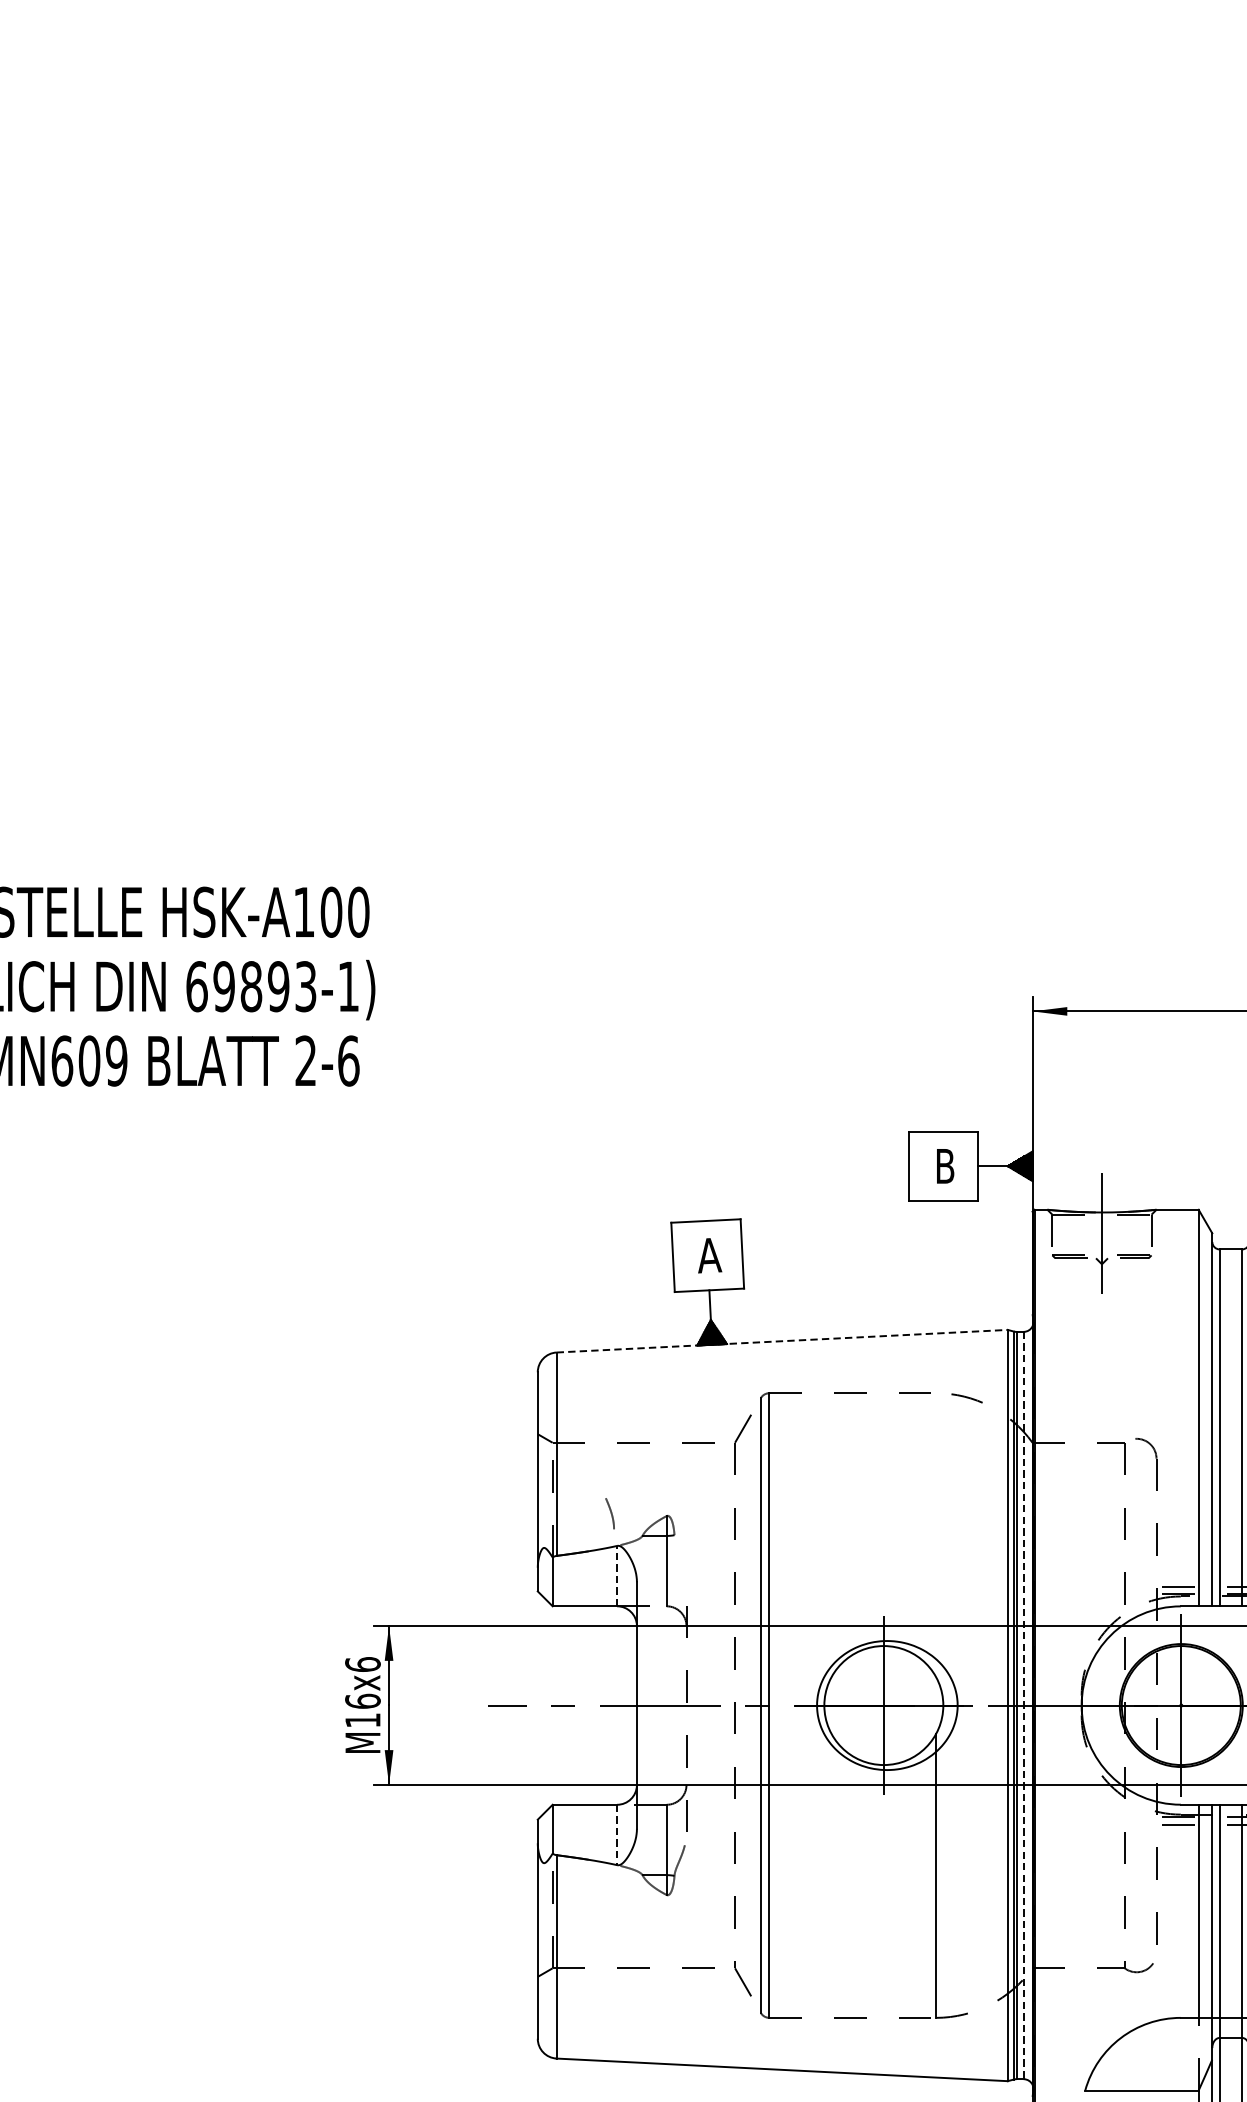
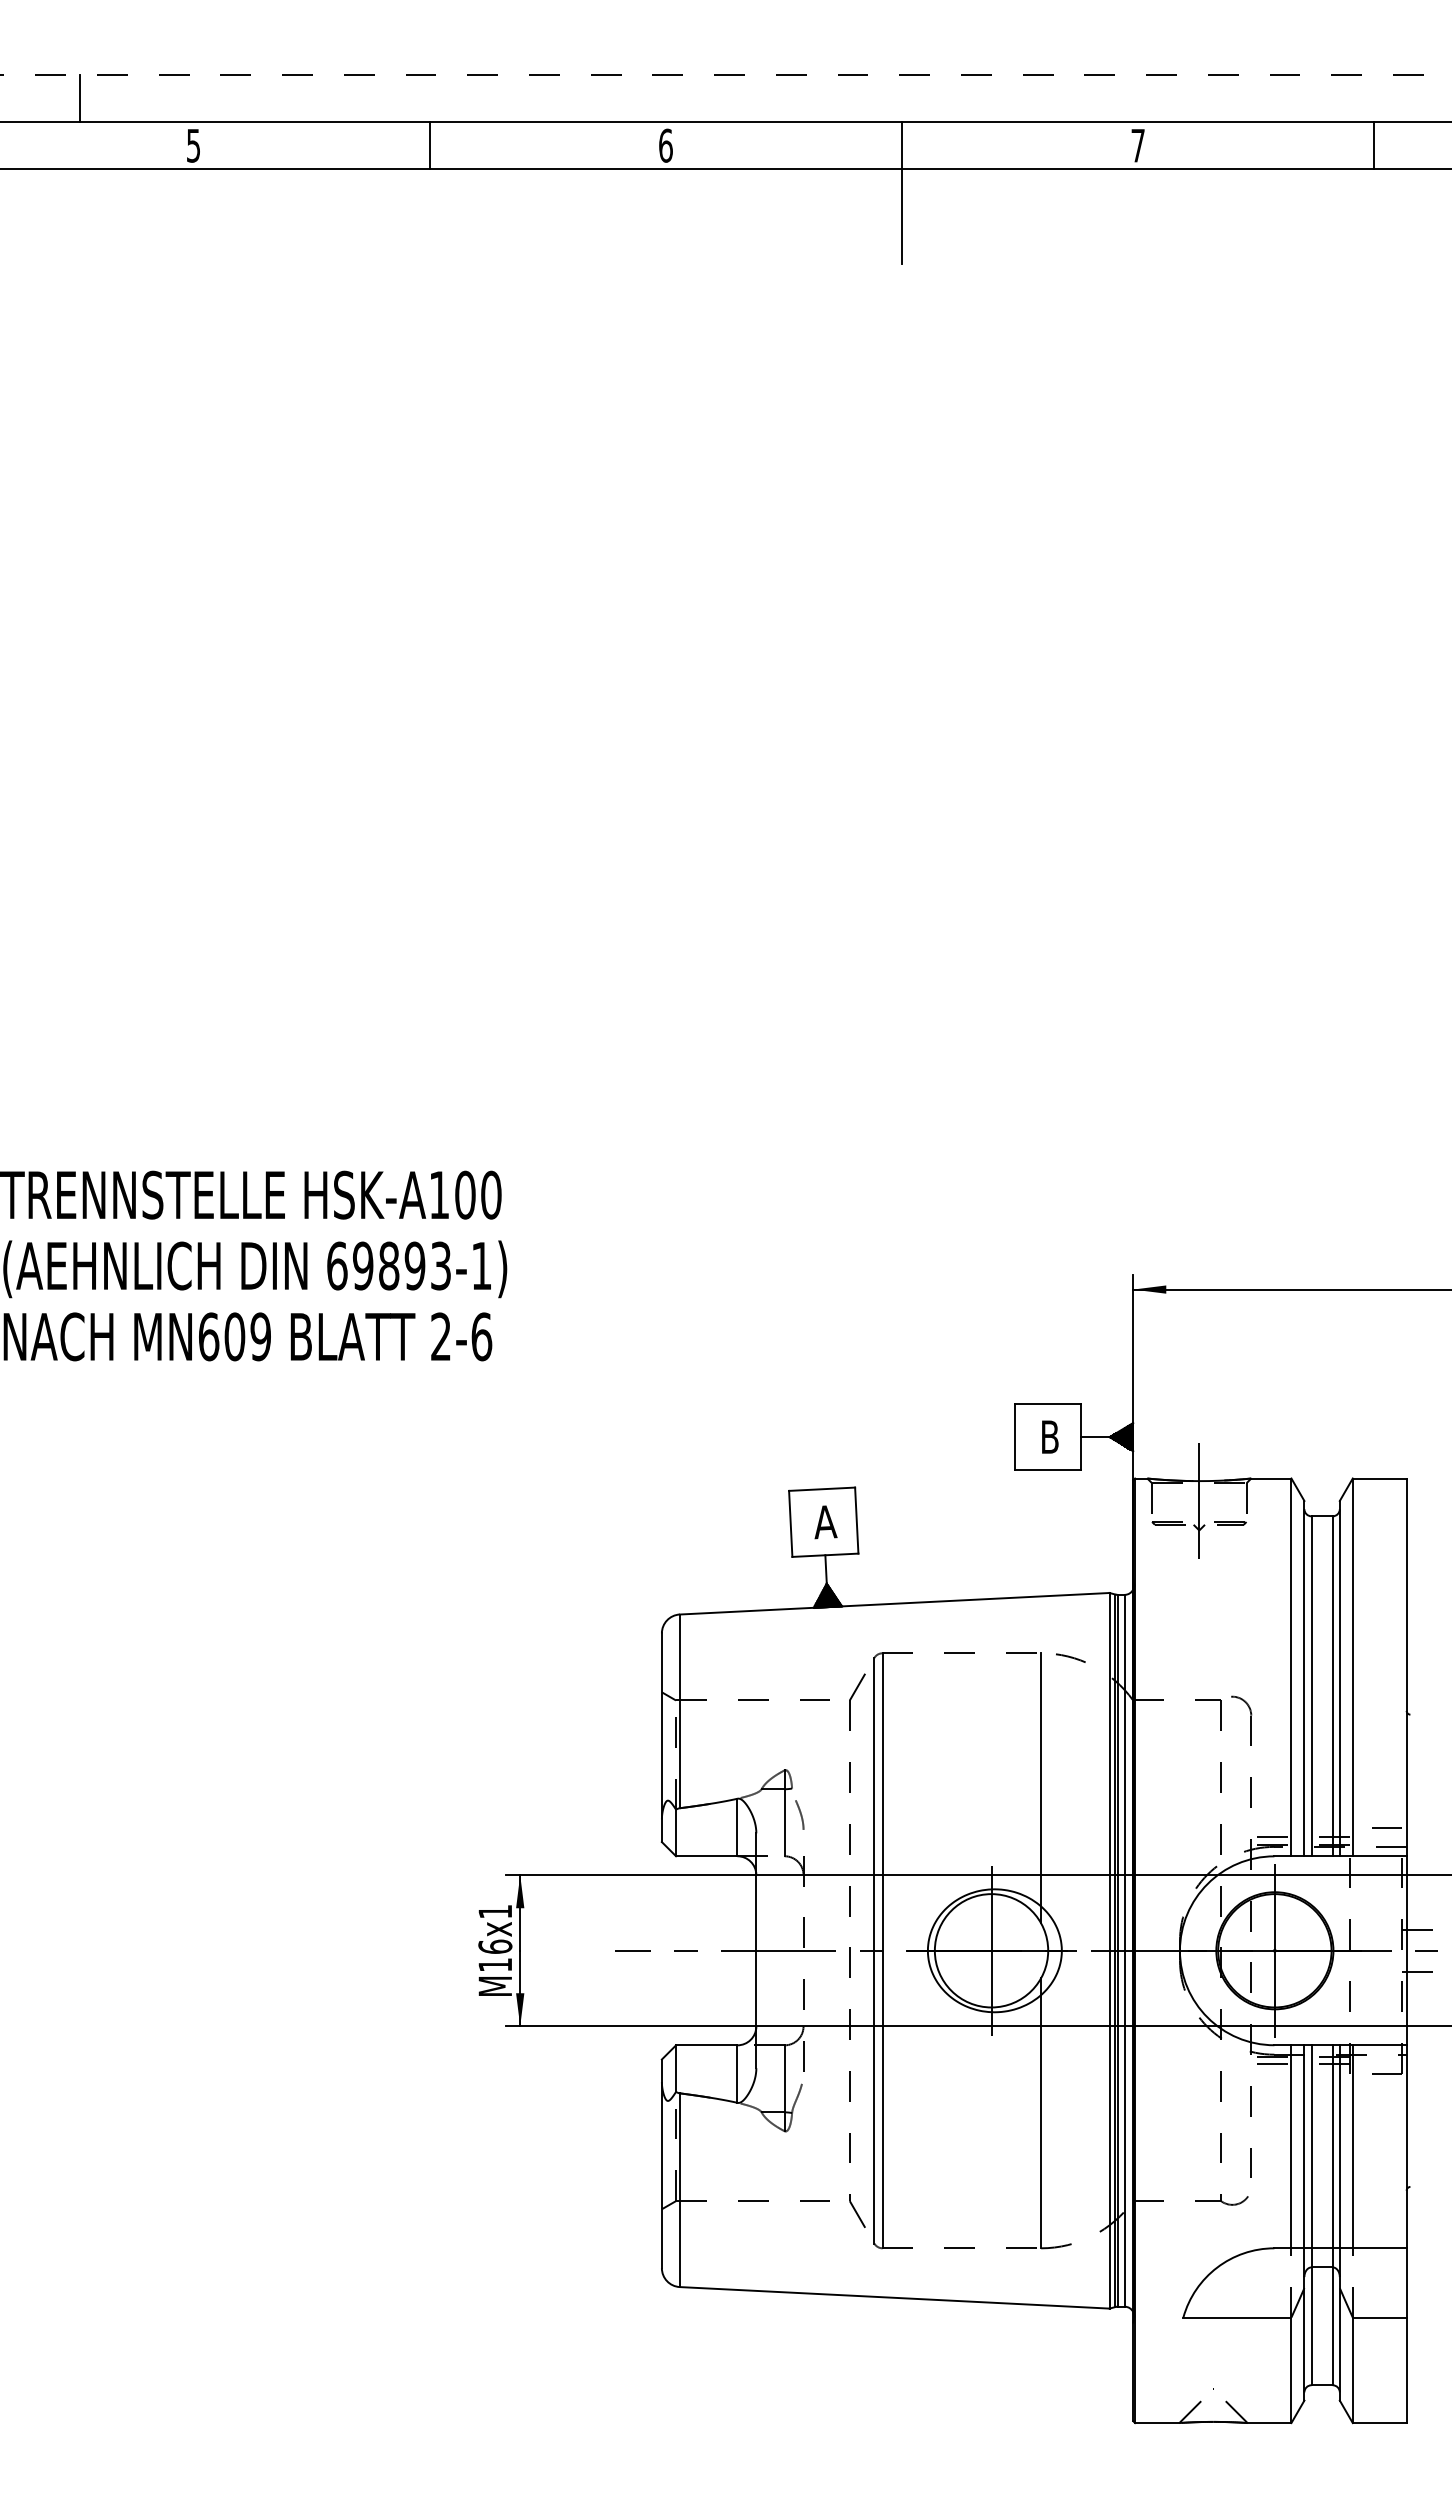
line: (783, 1340) -> (895, 1603), dashed -> solid
curve: (609, 1512) -> (799, 1813), moved
line: (936, 1535) -> (1041, 1788), added
line: (617, 1576) -> (737, 1827), dashed -> solid
text: (363, 1664) -> (495, 1911), M16x6 -> M16x1
line: (1023, 1705) -> (1124, 1950), dashed -> solid
line: (617, 1835) -> (737, 2074), dashed -> solid

